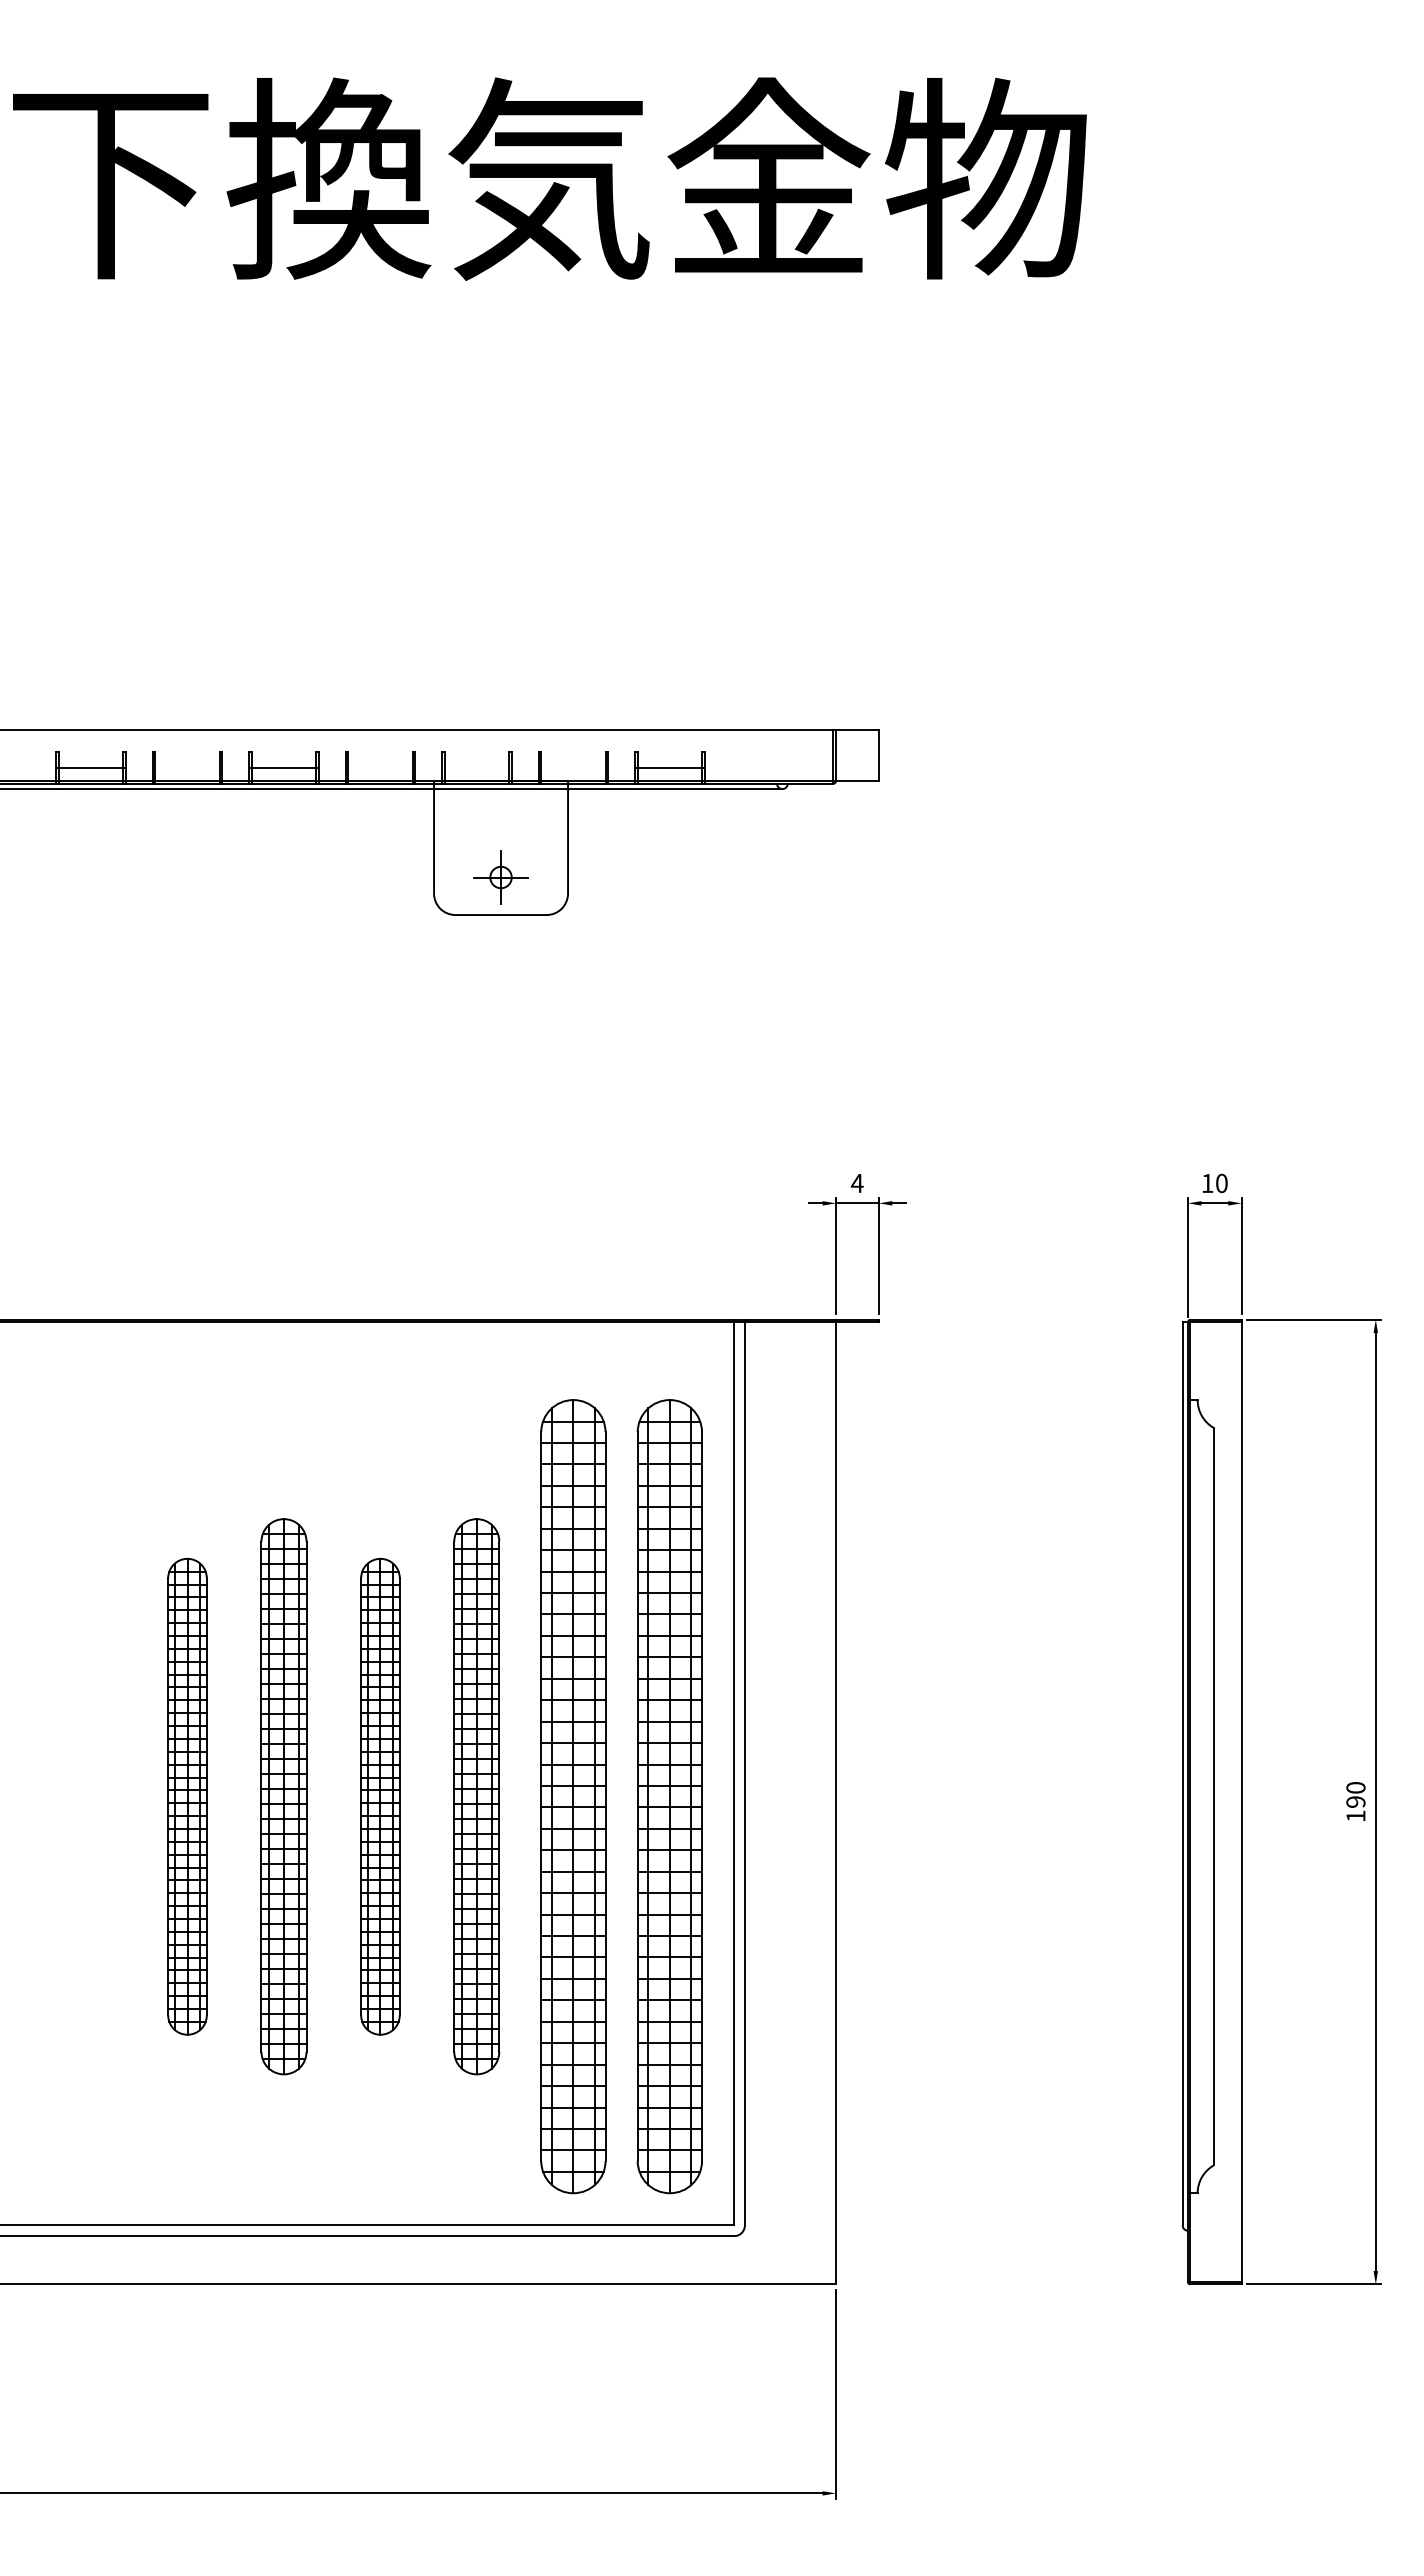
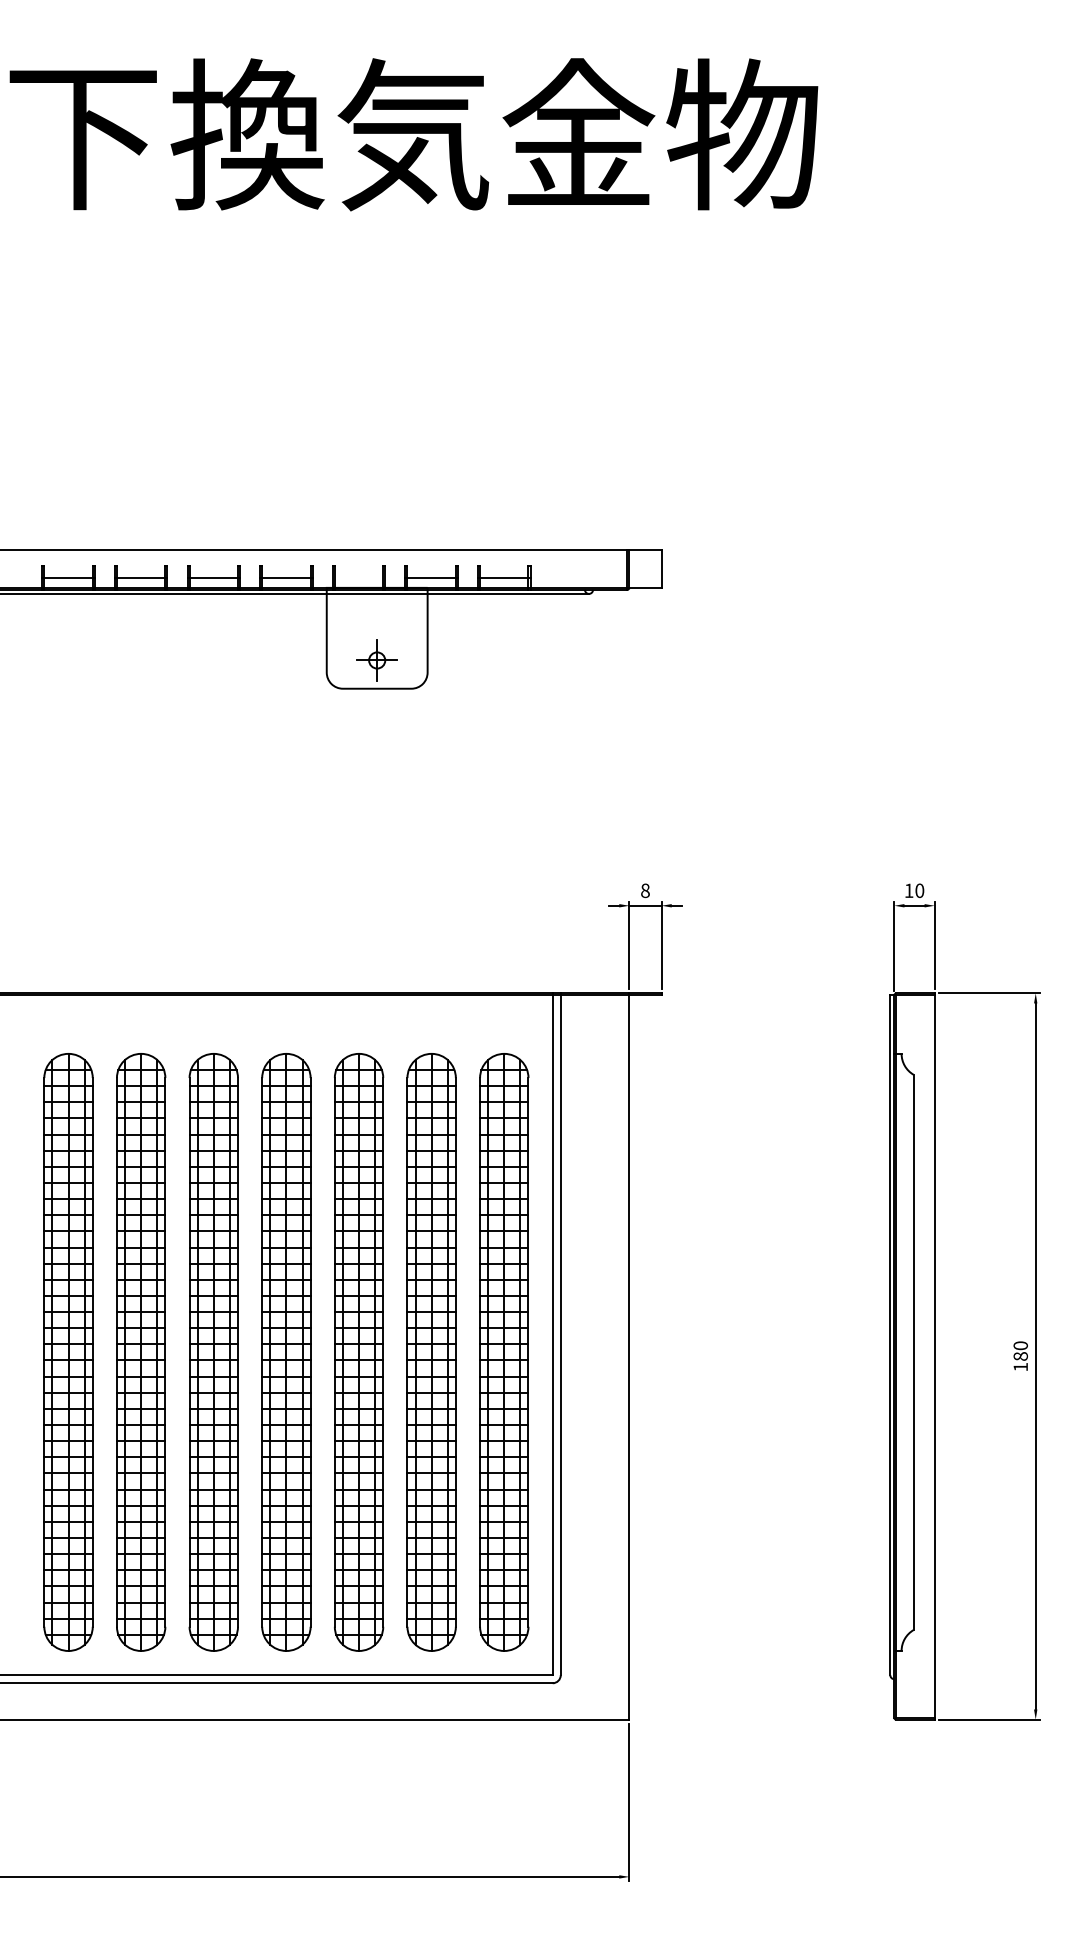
line: (187, 767) -> (141, 577), added
line: (380, 767) -> (286, 577), added
line: (573, 767) -> (431, 577), added
text: (856, 1183) -> (644, 890), 4 -> 8
part: (91, 1796) -> (68, 1352), added
part: (187, 1796) -> (141, 1352), size x1.67
part: (283, 1796) -> (213, 1352), size x1.43
part: (380, 1796) -> (286, 1352), size x1.67
part: (476, 1796) -> (358, 1352), size x1.43
text: (1355, 1801) -> (1020, 1356), 190 -> 180

